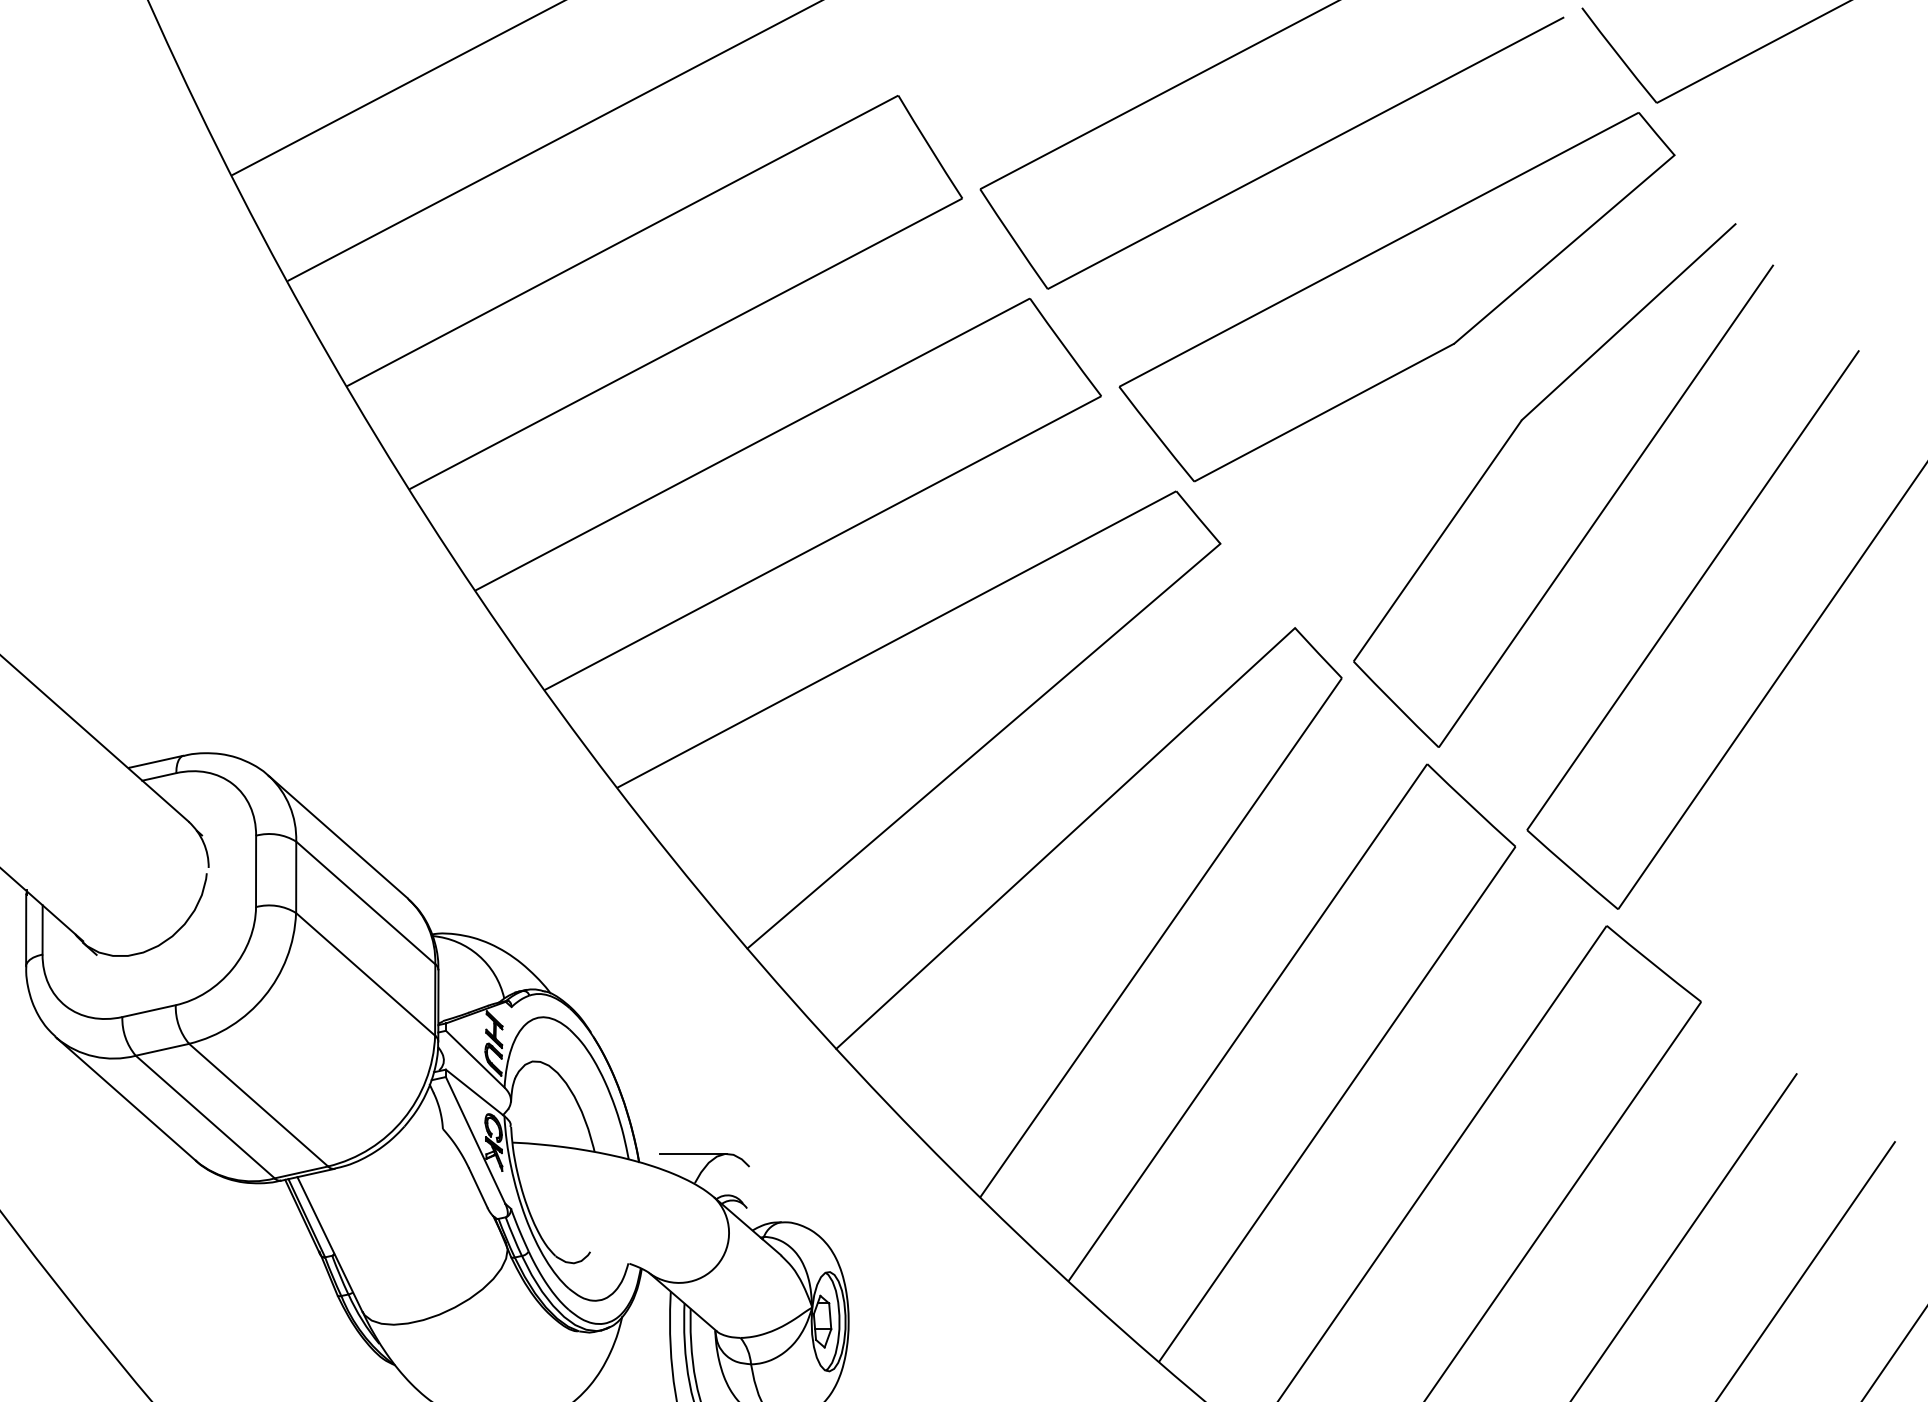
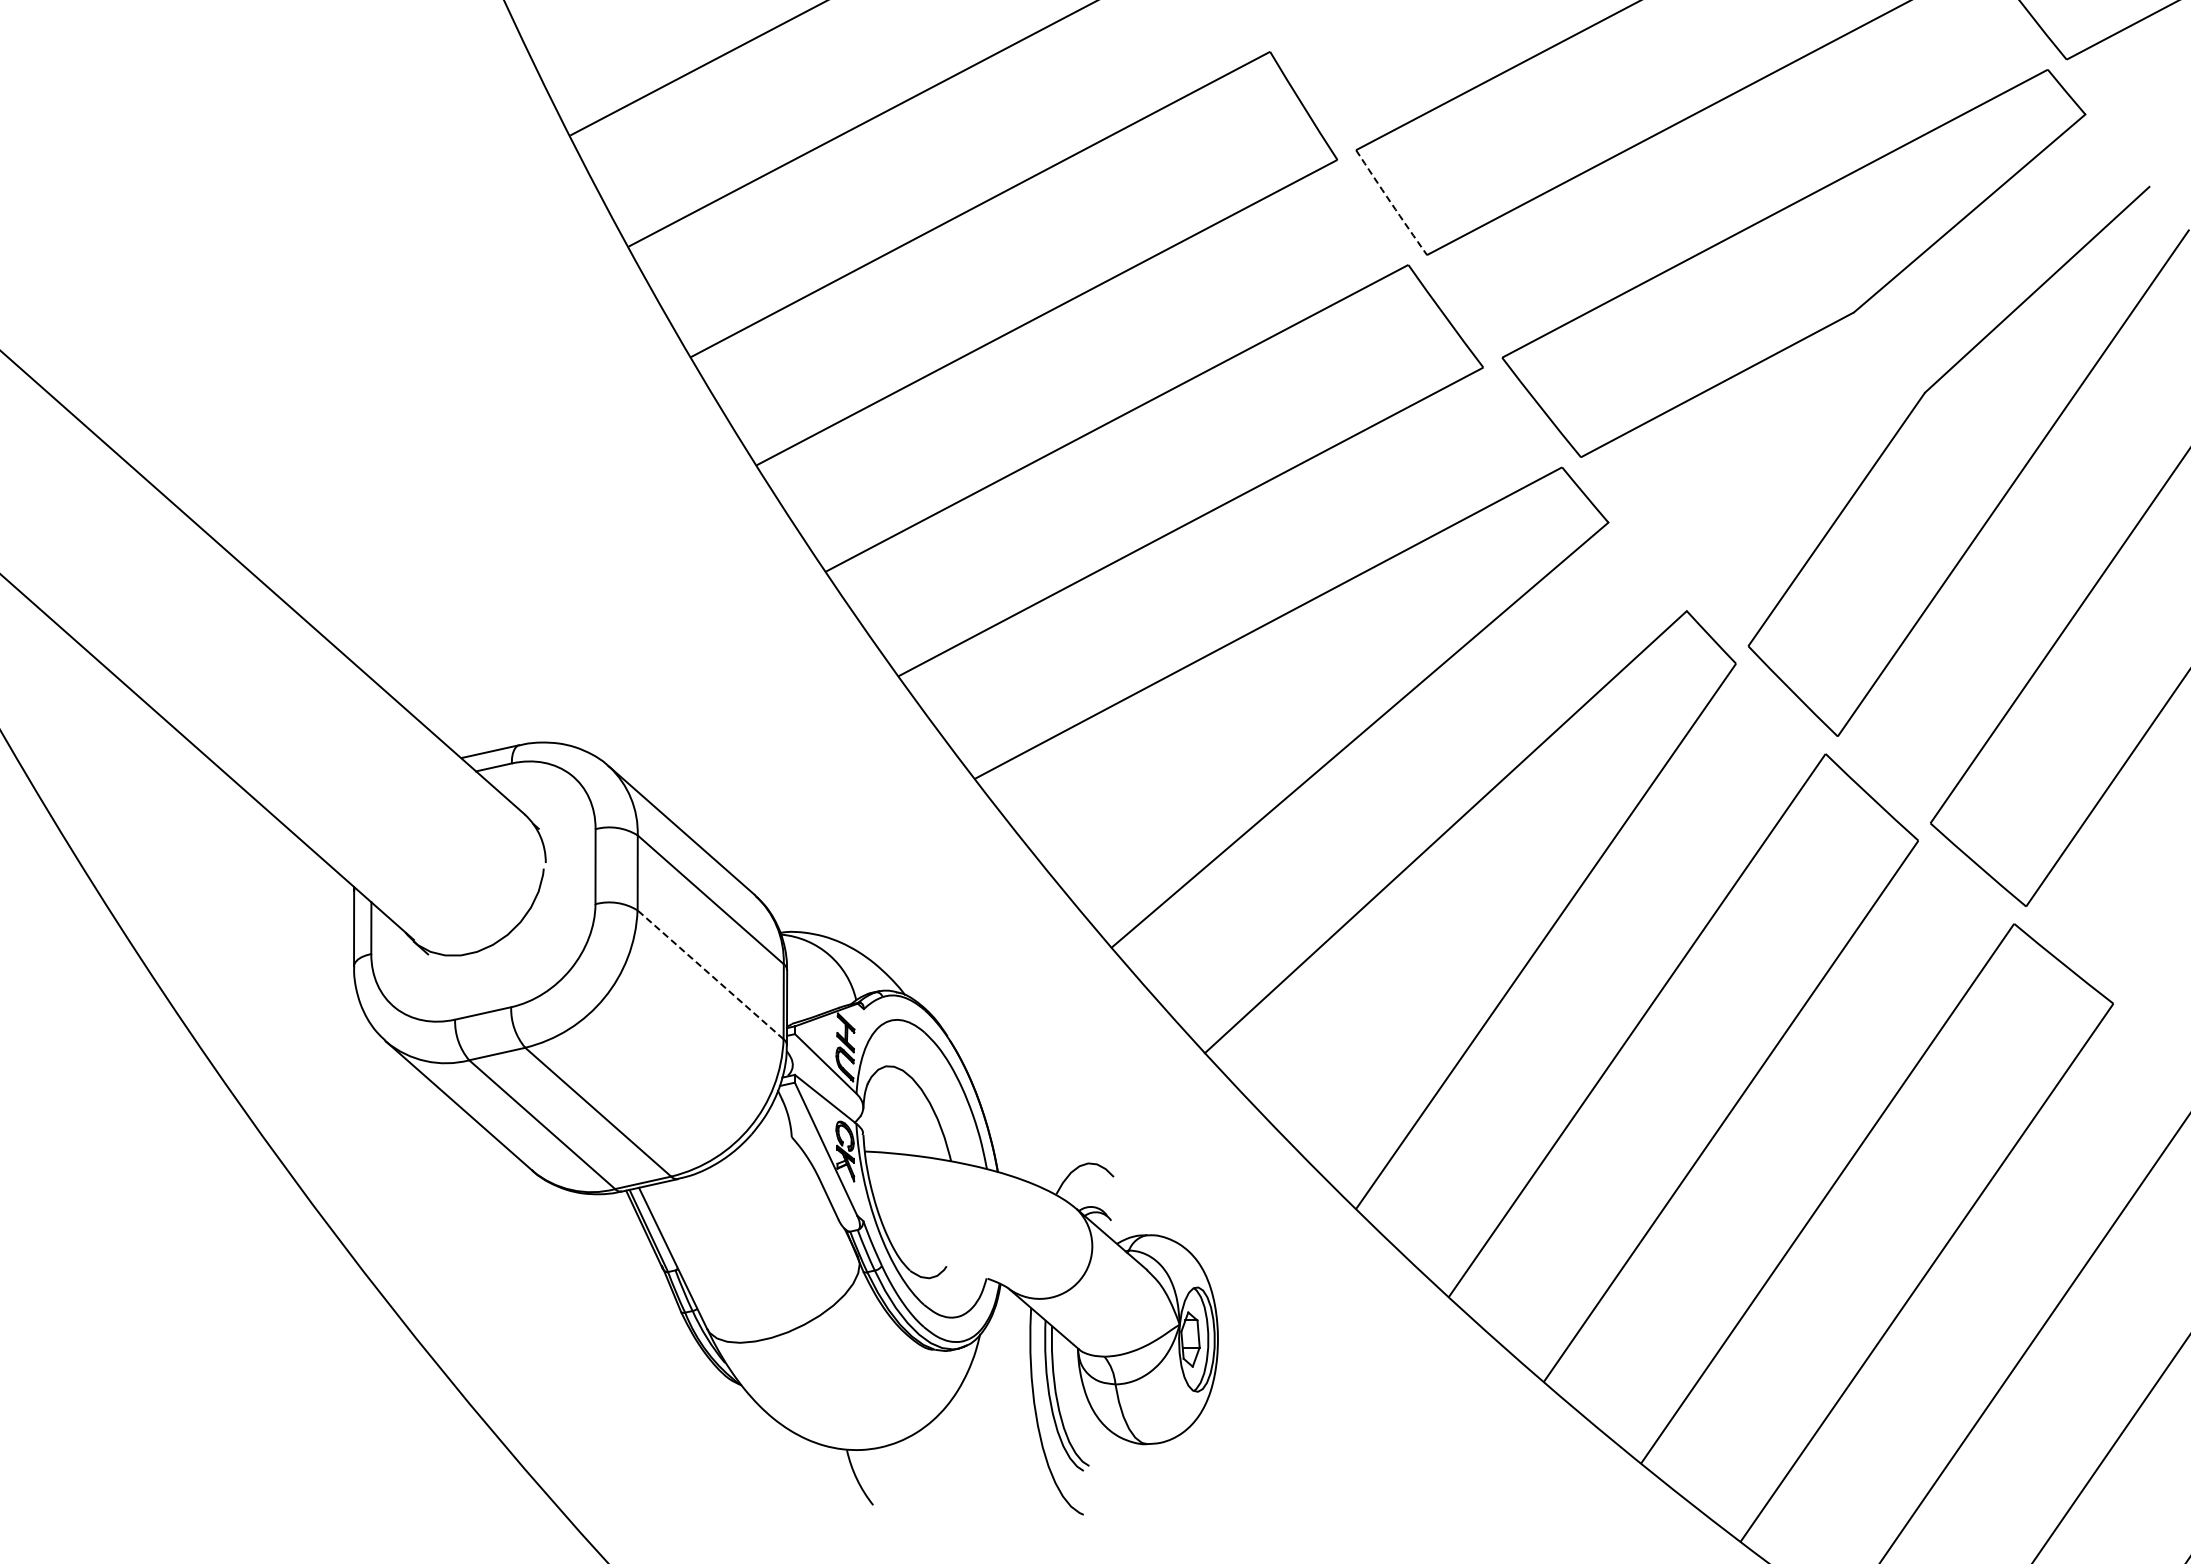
arc: (1013, 239) -> (1391, 203), solid -> dashed
line: (365, 974) -> (710, 974), solid -> dashed
line: (693, 1154) -> (1055, 1163), removed

